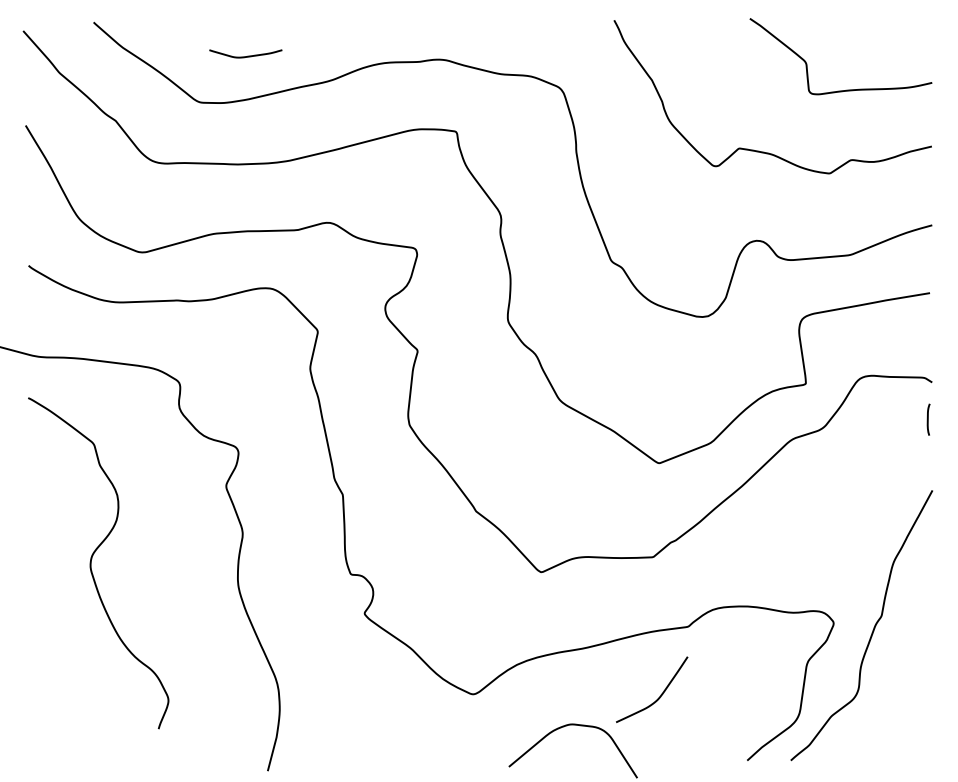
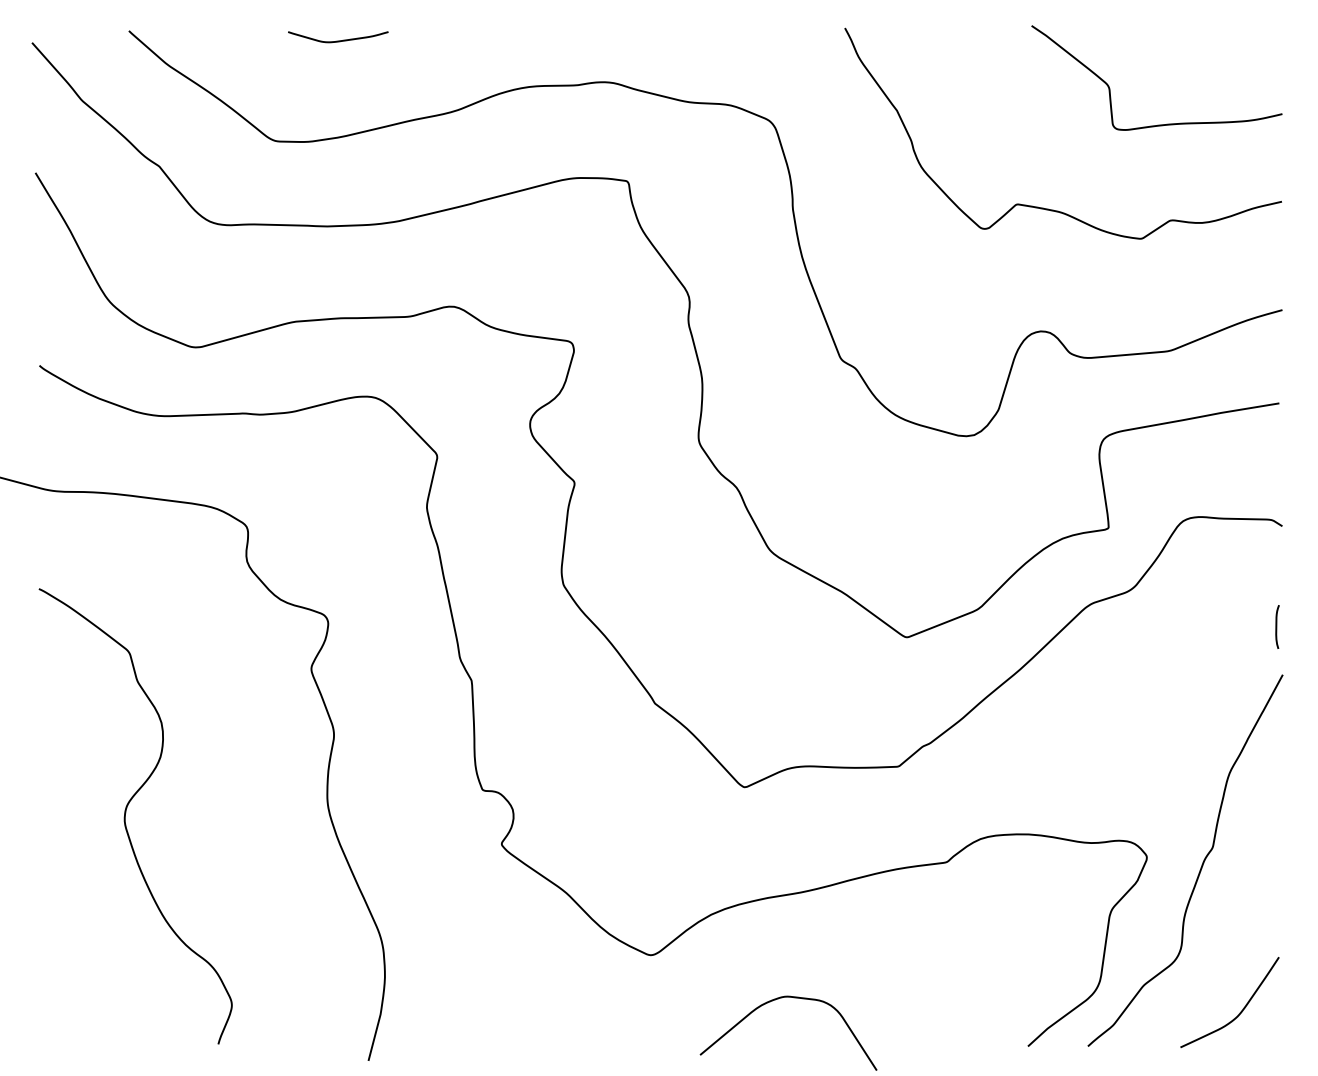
curve: (247, 55) -> (340, 39), moved
curve: (928, 419) -> (1277, 626), moved
curve: (91, 563) -> (125, 816), moved
curve: (660, 694) -> (1241, 1009), moved

